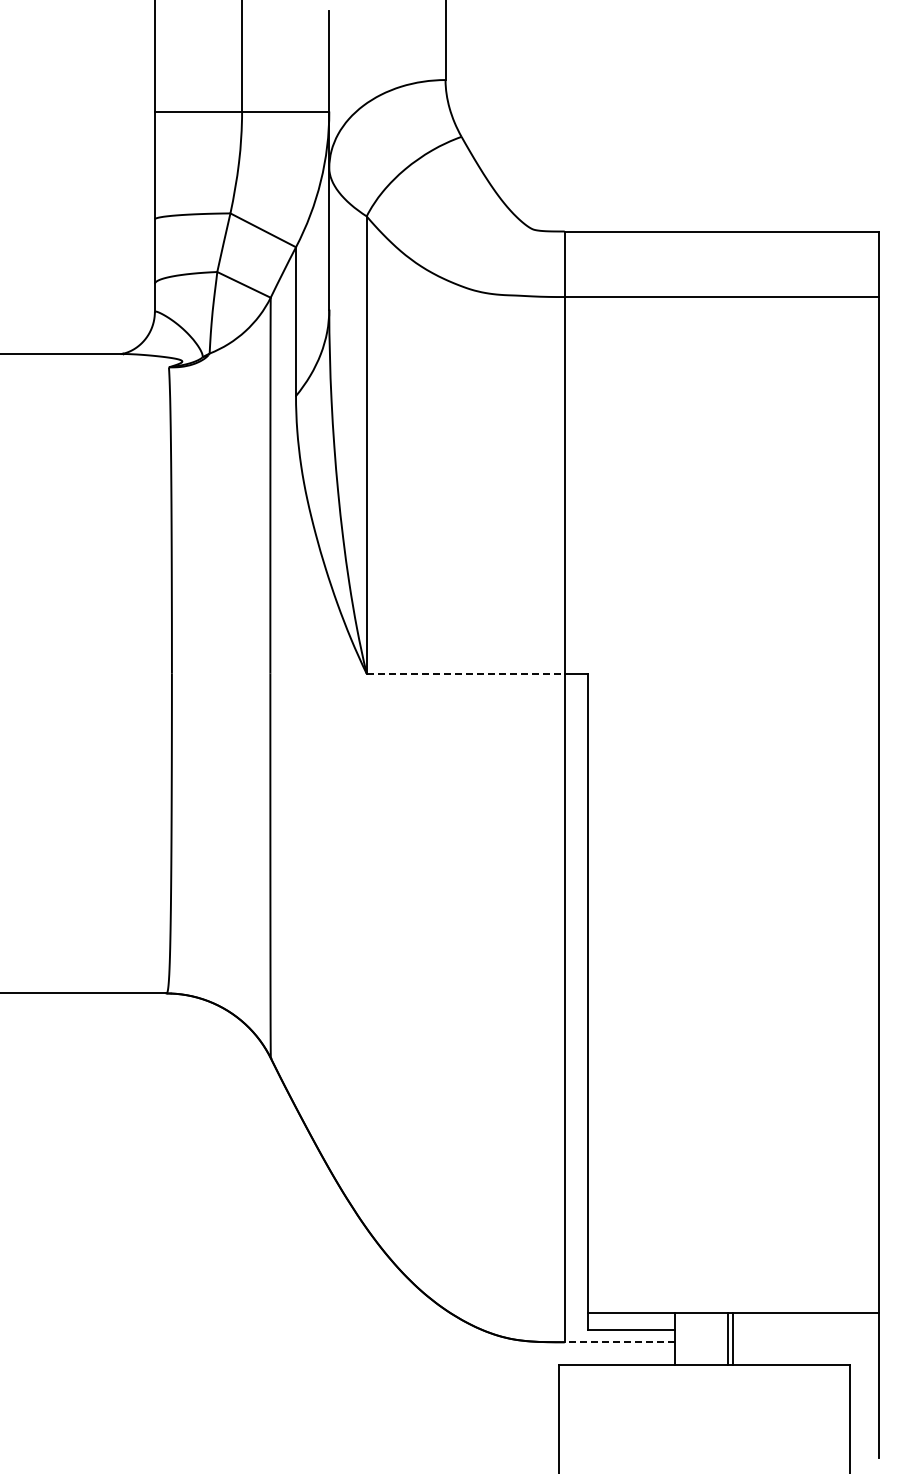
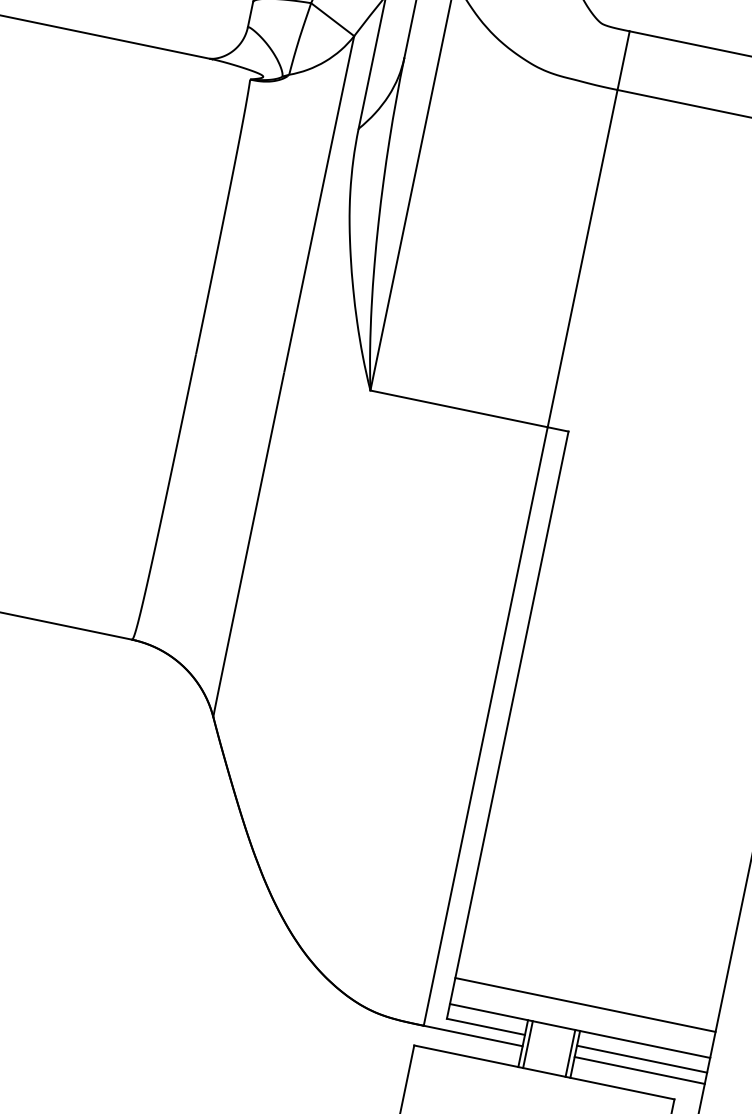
line: (466, 673) -> (459, 408), dashed -> solid
line: (732, 1284) -> (584, 1005), added
line: (805, 1329) -> (641, 1059), added
line: (680, 1339) -> (527, 1044), added
line: (619, 1342) -> (472, 1036), dashed -> solid
line: (805, 1342) -> (639, 1070), added

